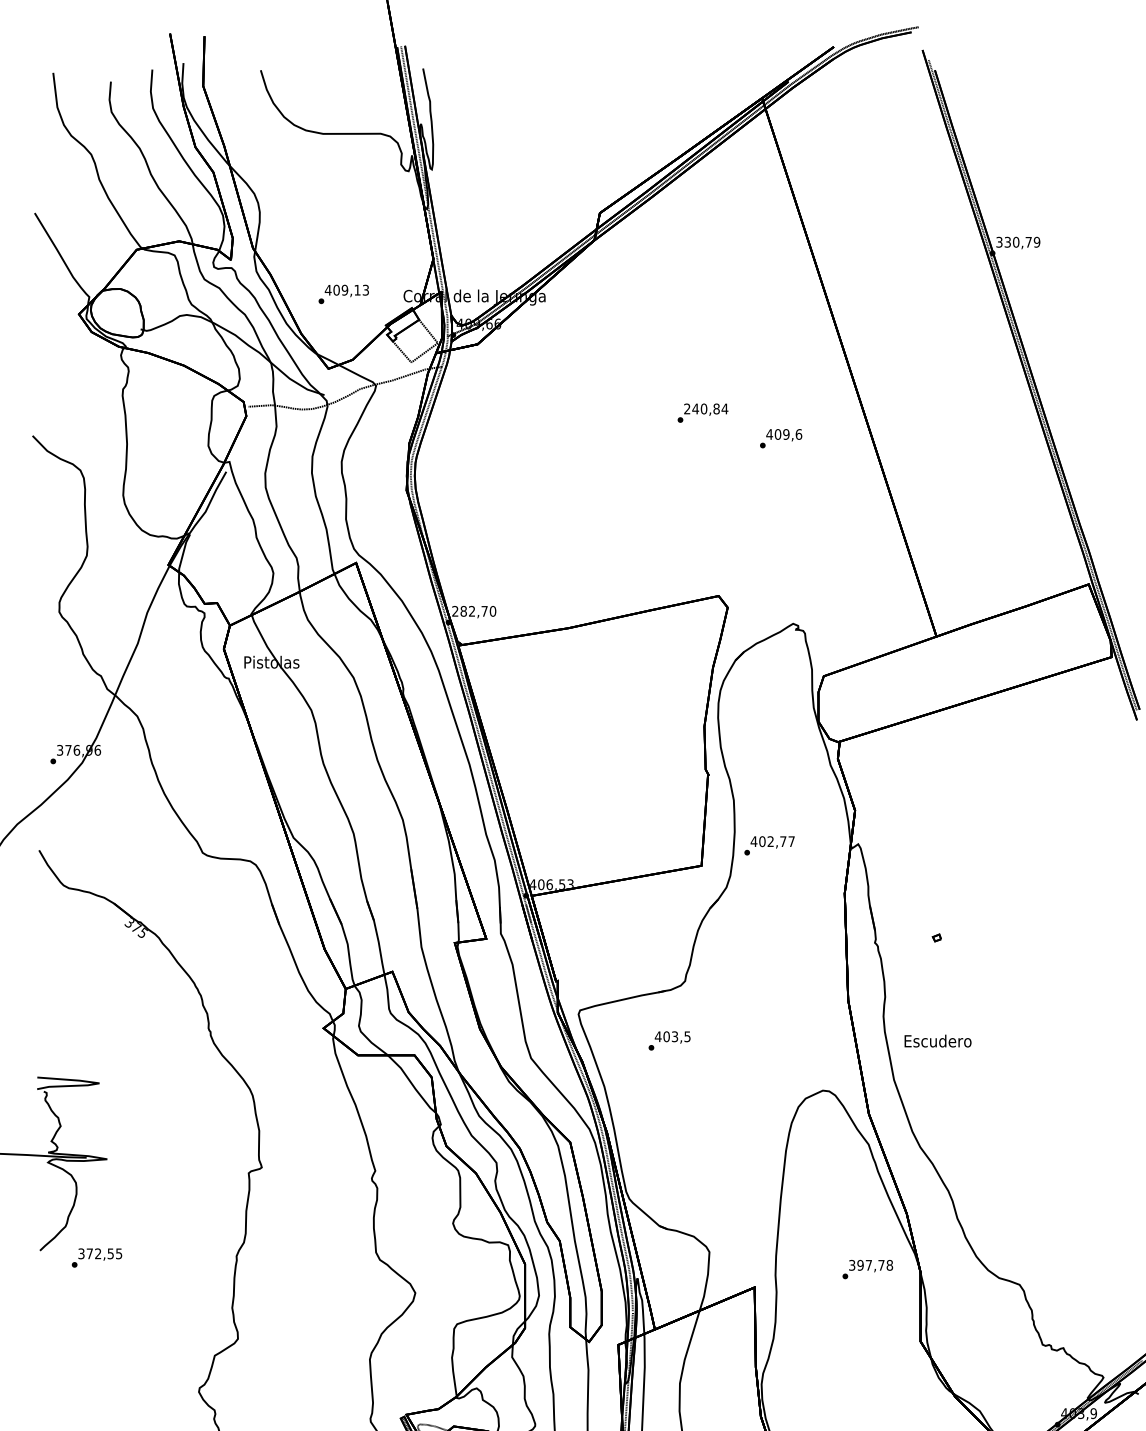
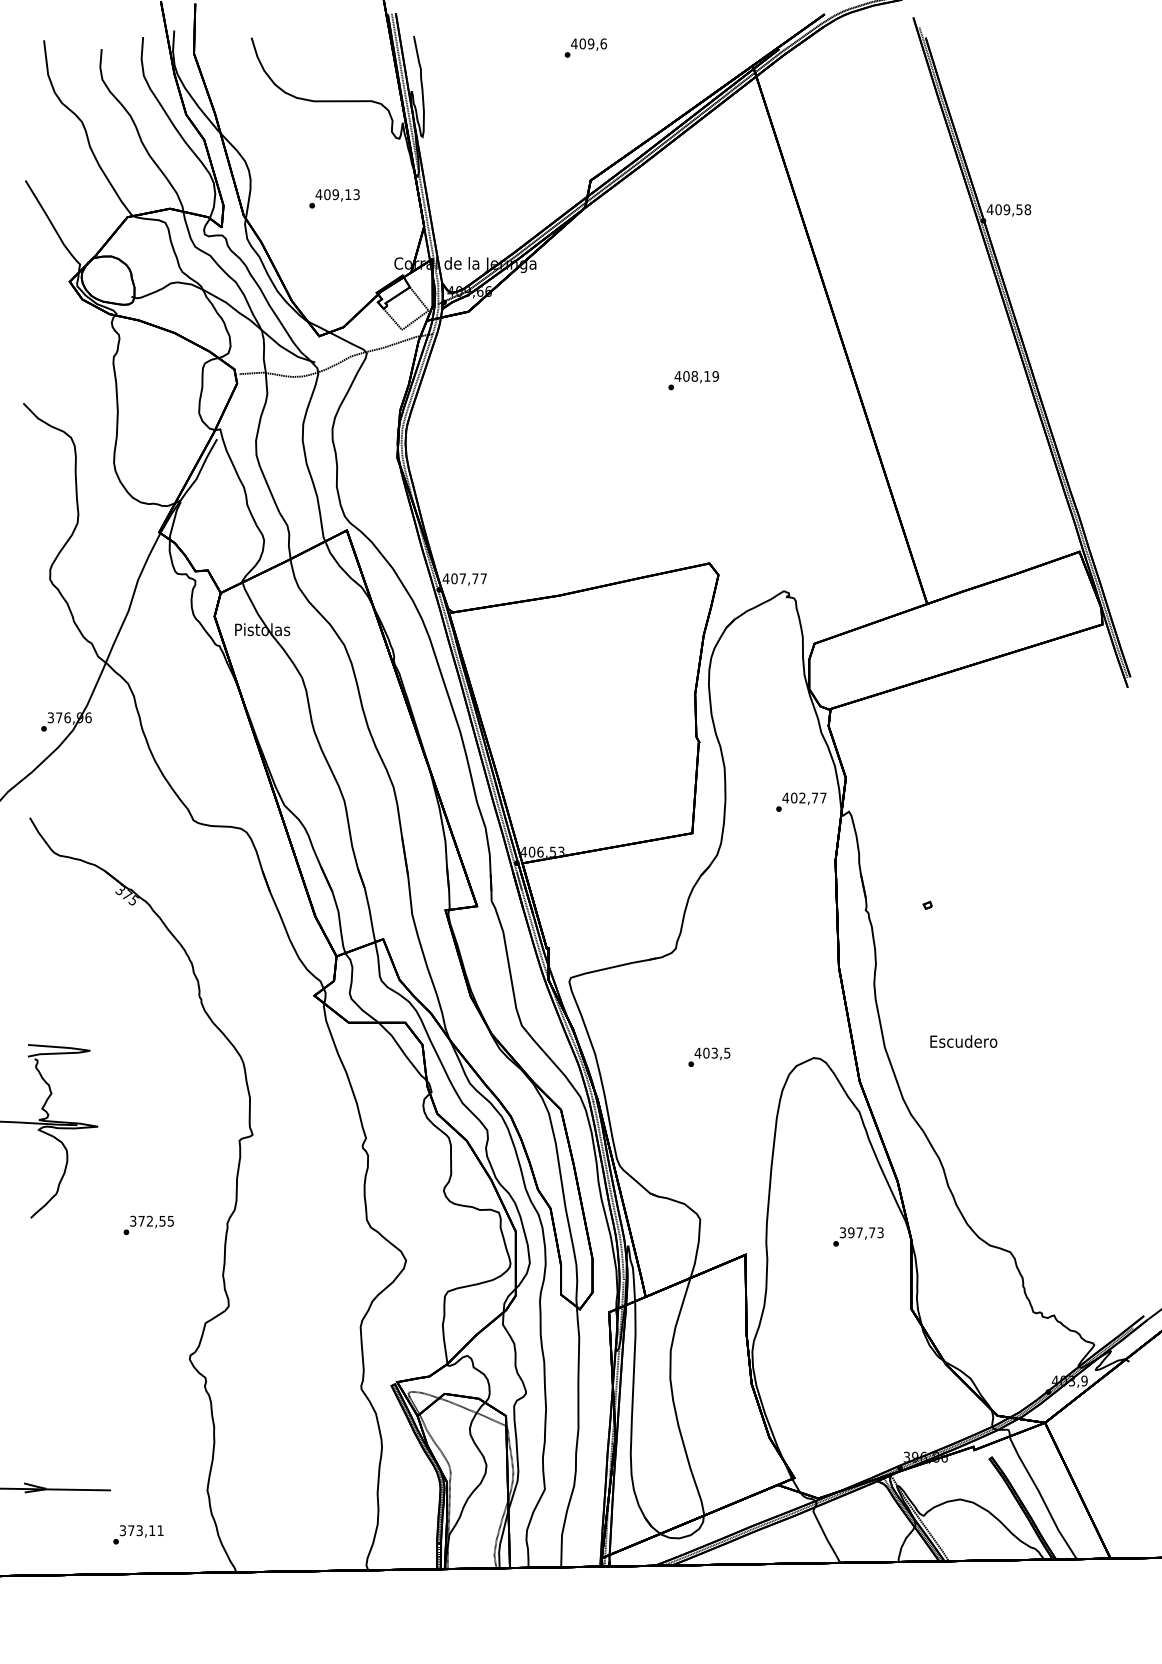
text: (1017, 242) -> (1008, 209), 330,79 -> 409,58
text: (343, 294) -> (334, 198), moved
text: (705, 409) -> (696, 376), 240,84 -> 408,19
text: (780, 438) -> (585, 47), moved
text: (473, 611) -> (464, 578), 282,70 -> 407,77
text: (769, 845) -> (801, 801), moved
text: (669, 1040) -> (709, 1056), moved
text: (937, 1041) -> (963, 1041), moved
text: (96, 1258) -> (148, 1225), moved
text: (889, 1265) -> (880, 1232), 397,78 -> 397,73

